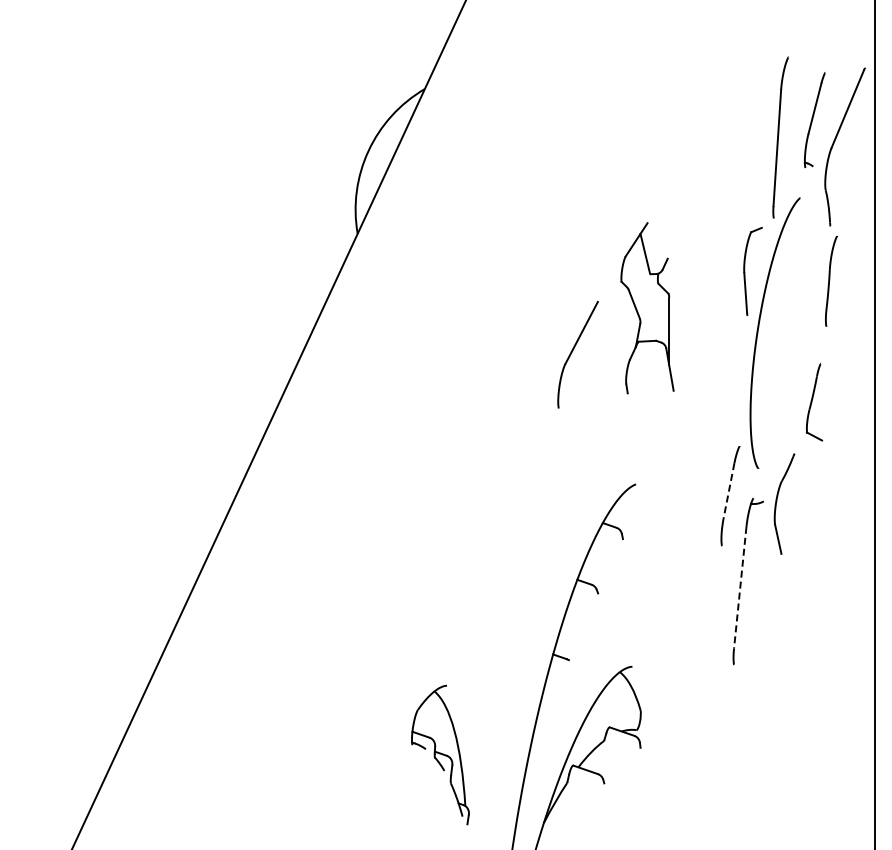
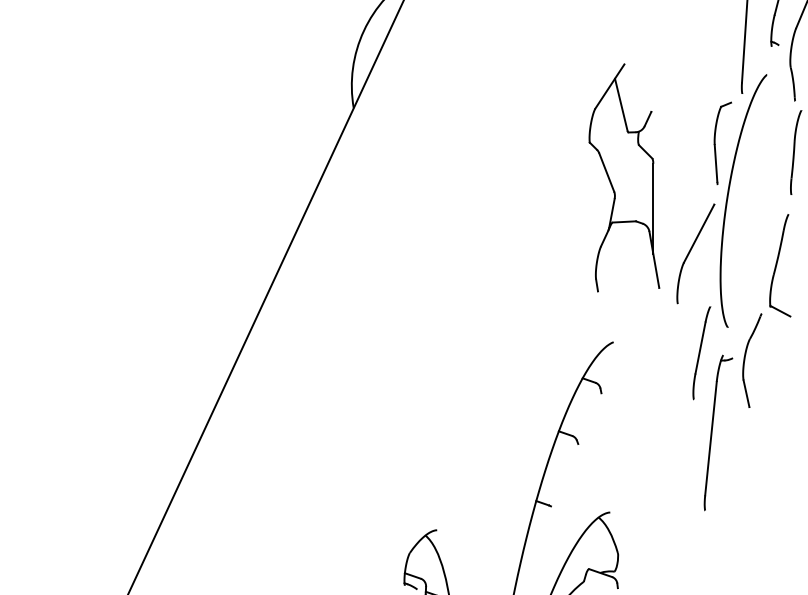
part: (647, 307) -> (624, 177), size x1.43
part: (577, 354) -> (695, 253), moved
part: (814, 402) -> (780, 265), size x1.43
line: (729, 490) -> (700, 347), dashed -> solid
line: (740, 588) -> (711, 439), dashed -> solid

